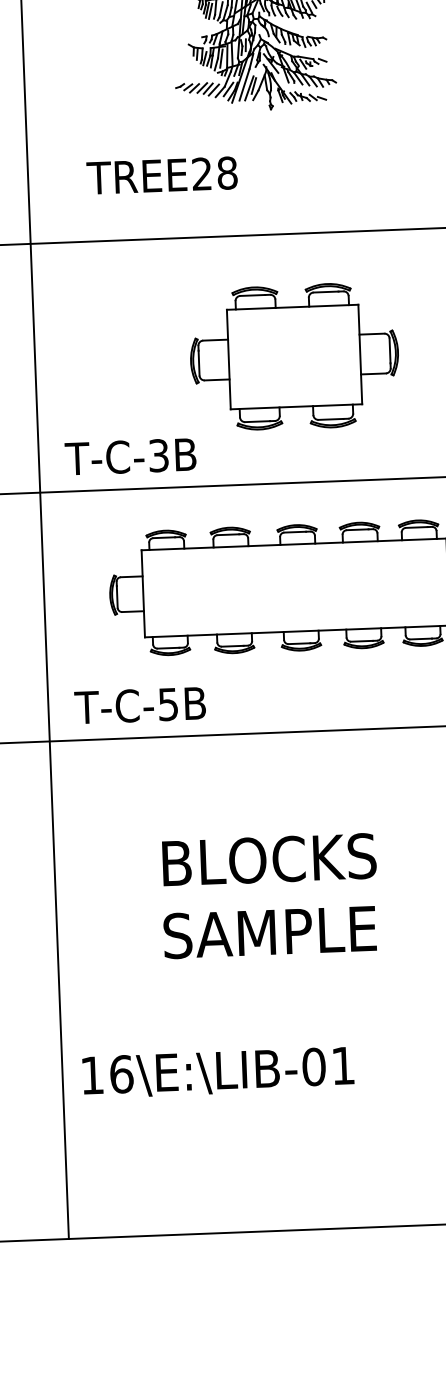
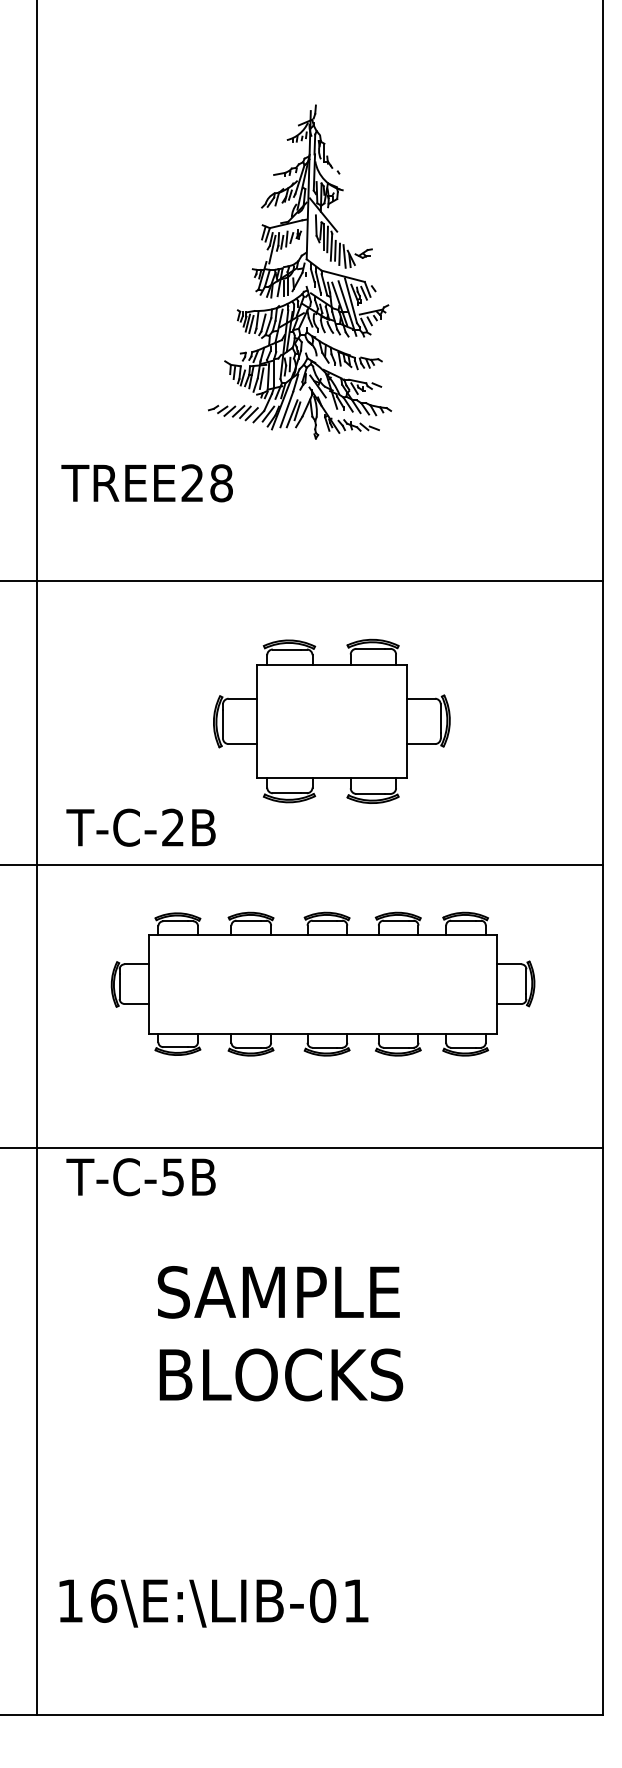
text: (161, 175) -> (146, 483), moved
text: (159, 455) -> (173, 827), T-C-3B -> T-C-2B
text: (139, 705) -> (140, 1177), moved
text: (268, 859) -> (280, 1292), BLOCKS -> SAMPLE
text: (271, 931) -> (280, 1374), SAMPLE -> BLOCKS
text: (218, 1072) -> (213, 1603), moved

